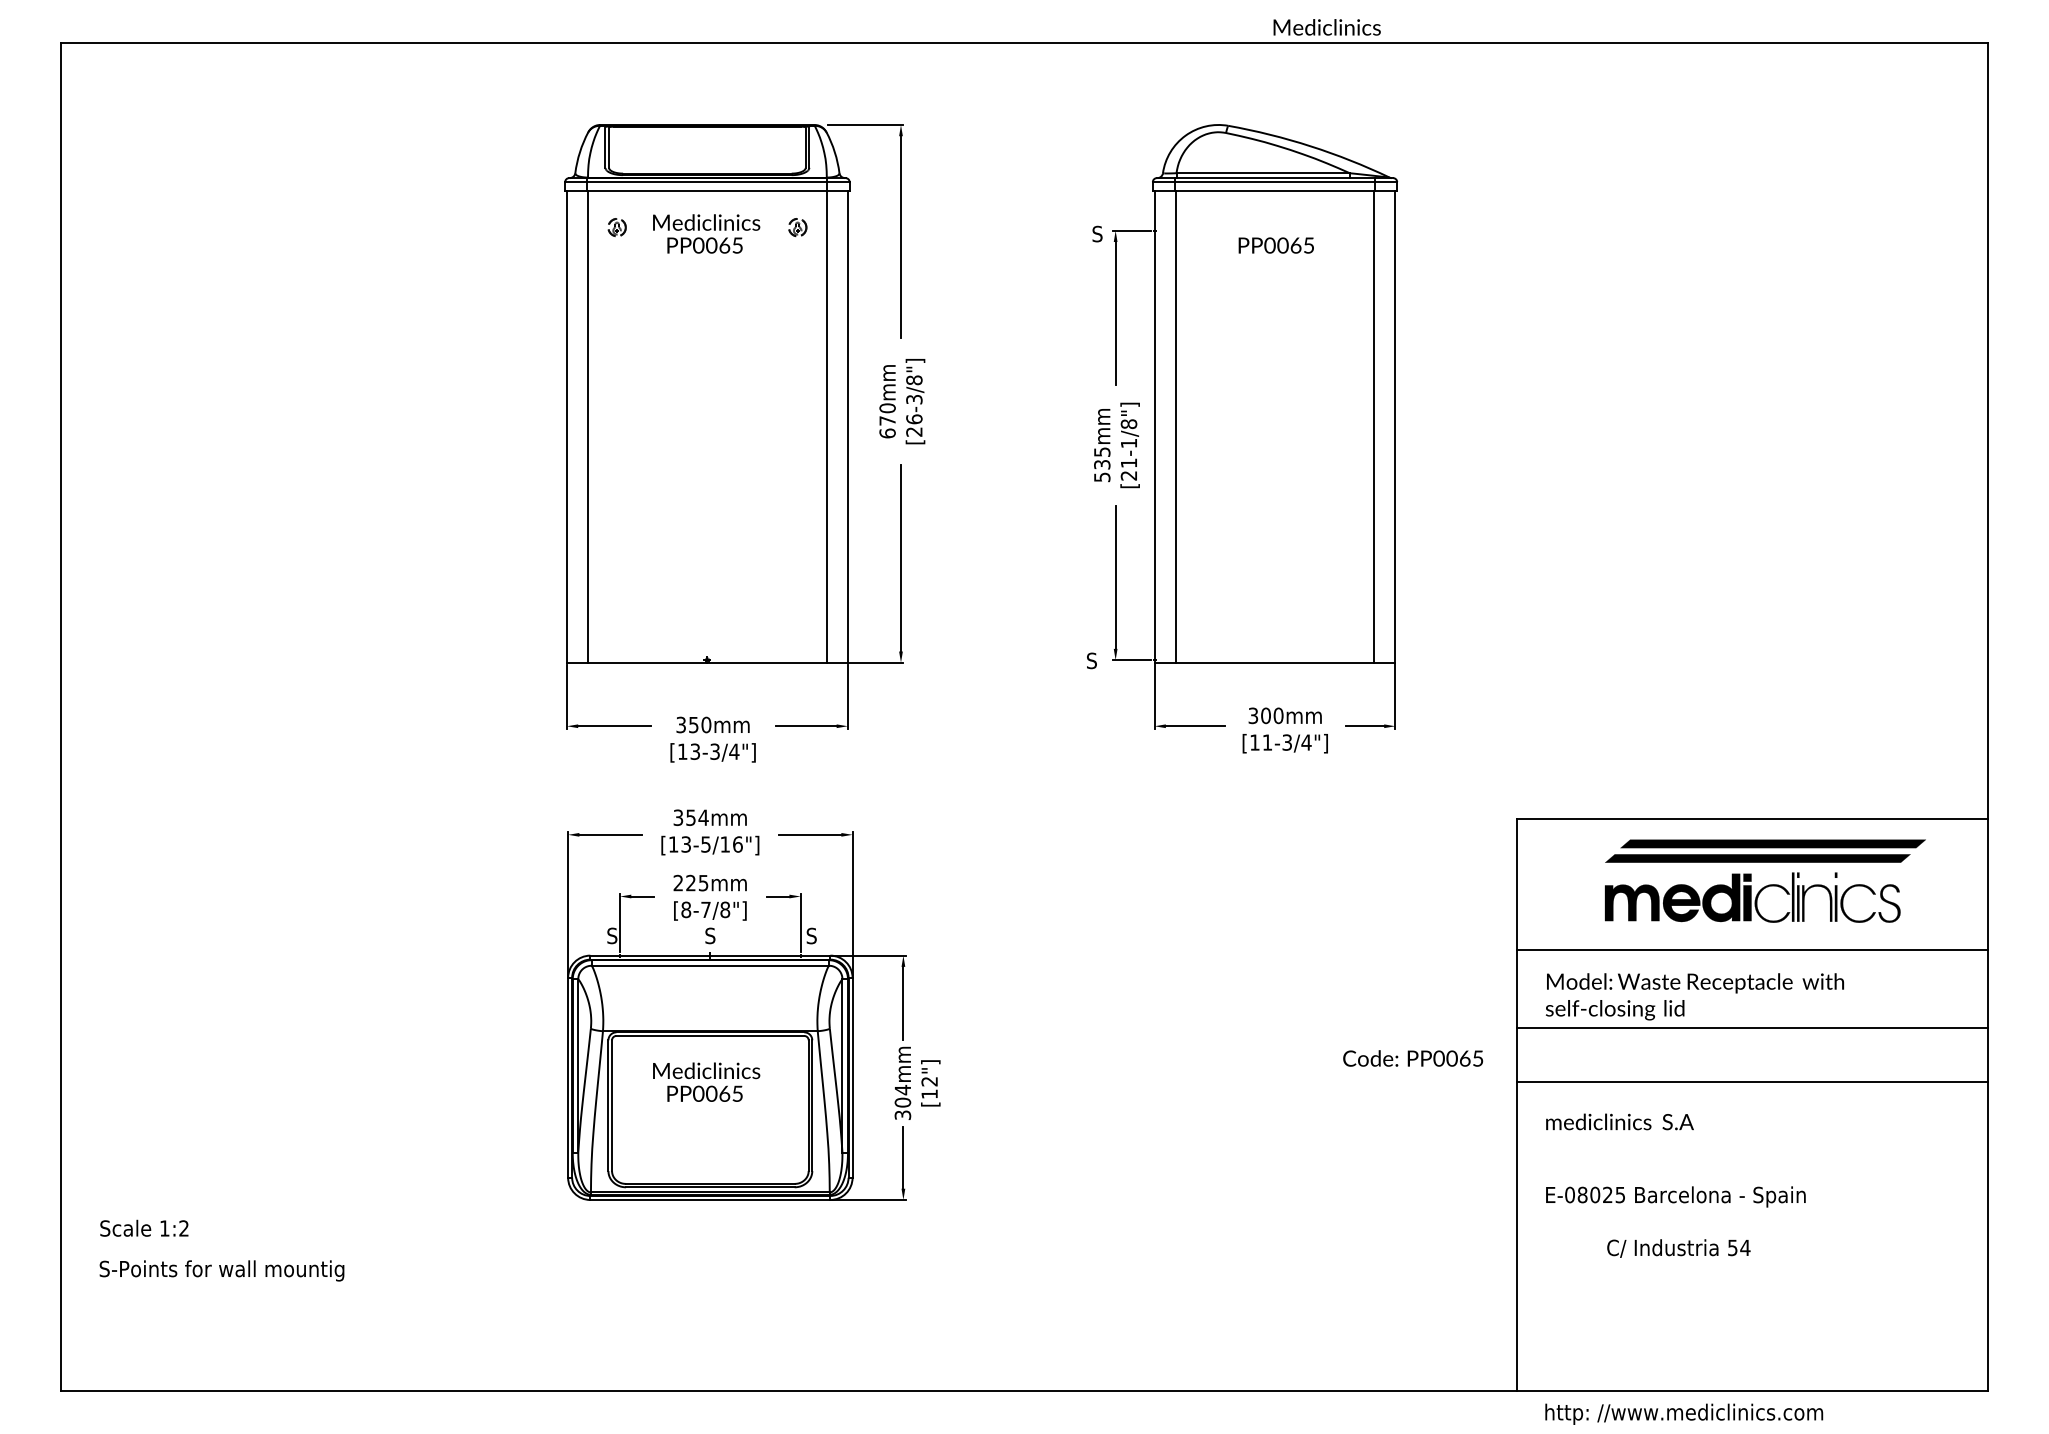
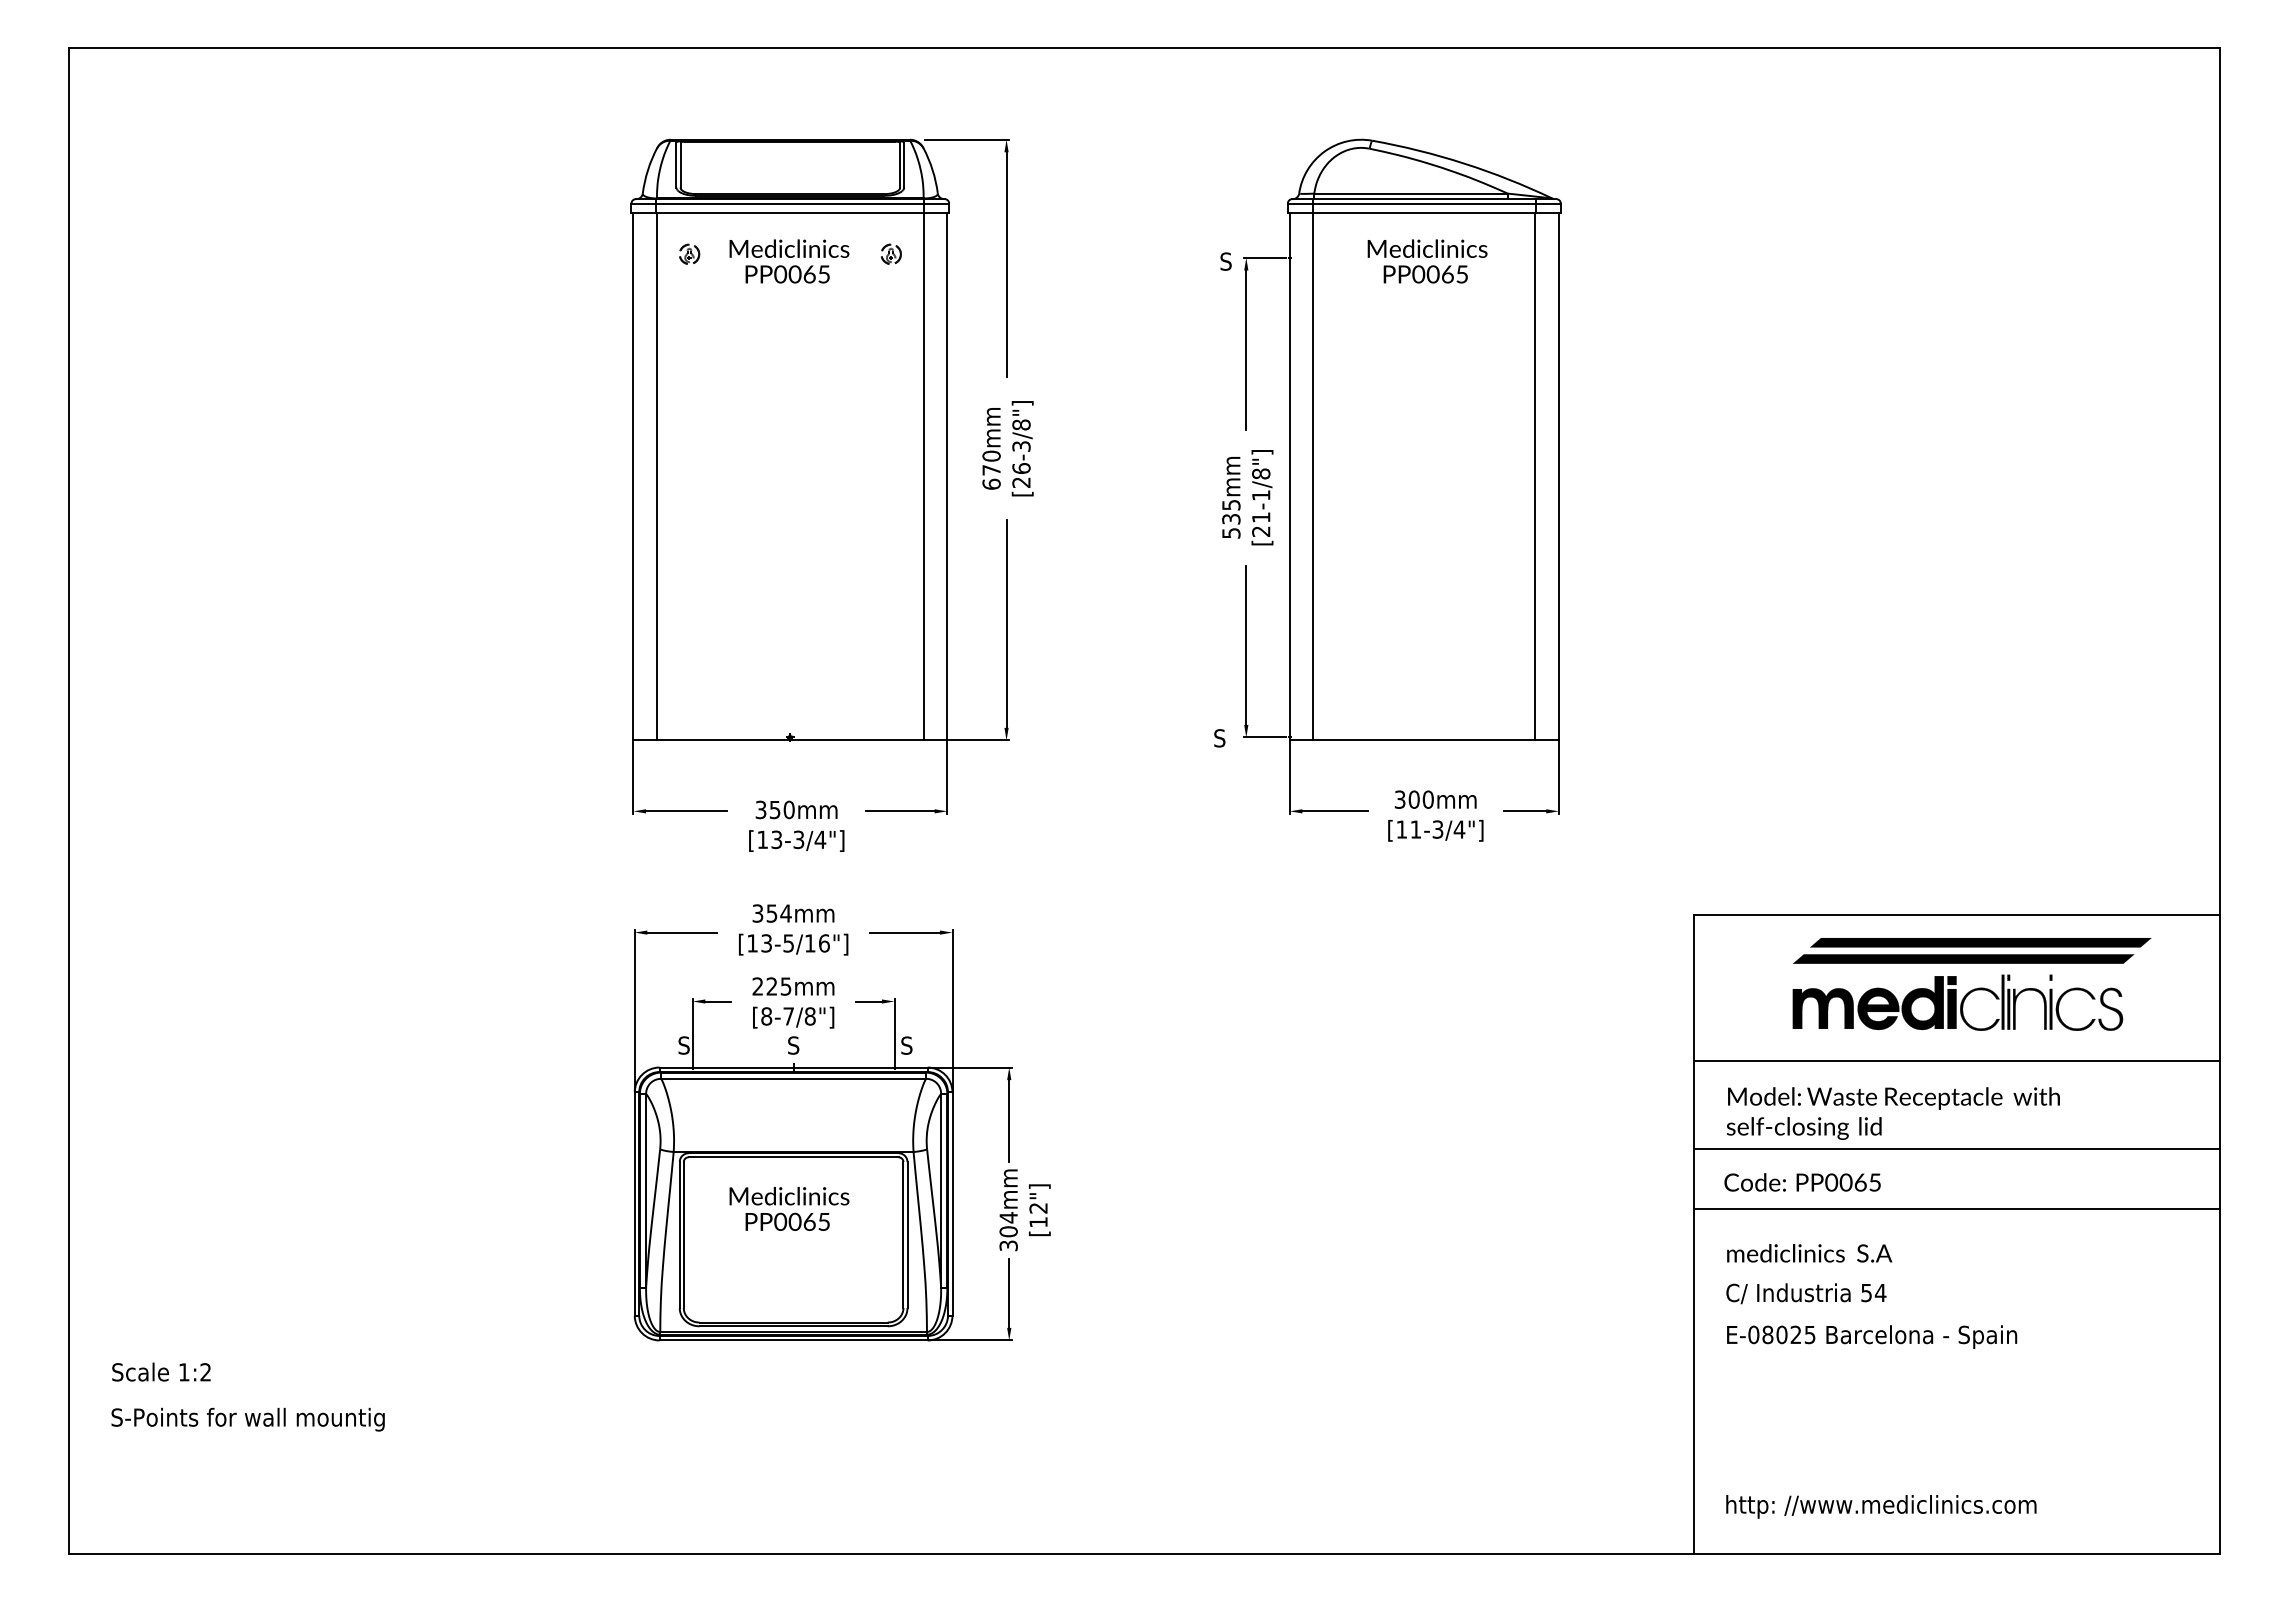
text: (1327, 27) -> (1427, 248), moved
text: (1413, 1058) -> (1802, 1182), moved
text: (1678, 1248) -> (1806, 1293), moved
text: (1684, 1413) -> (1881, 1506), moved

